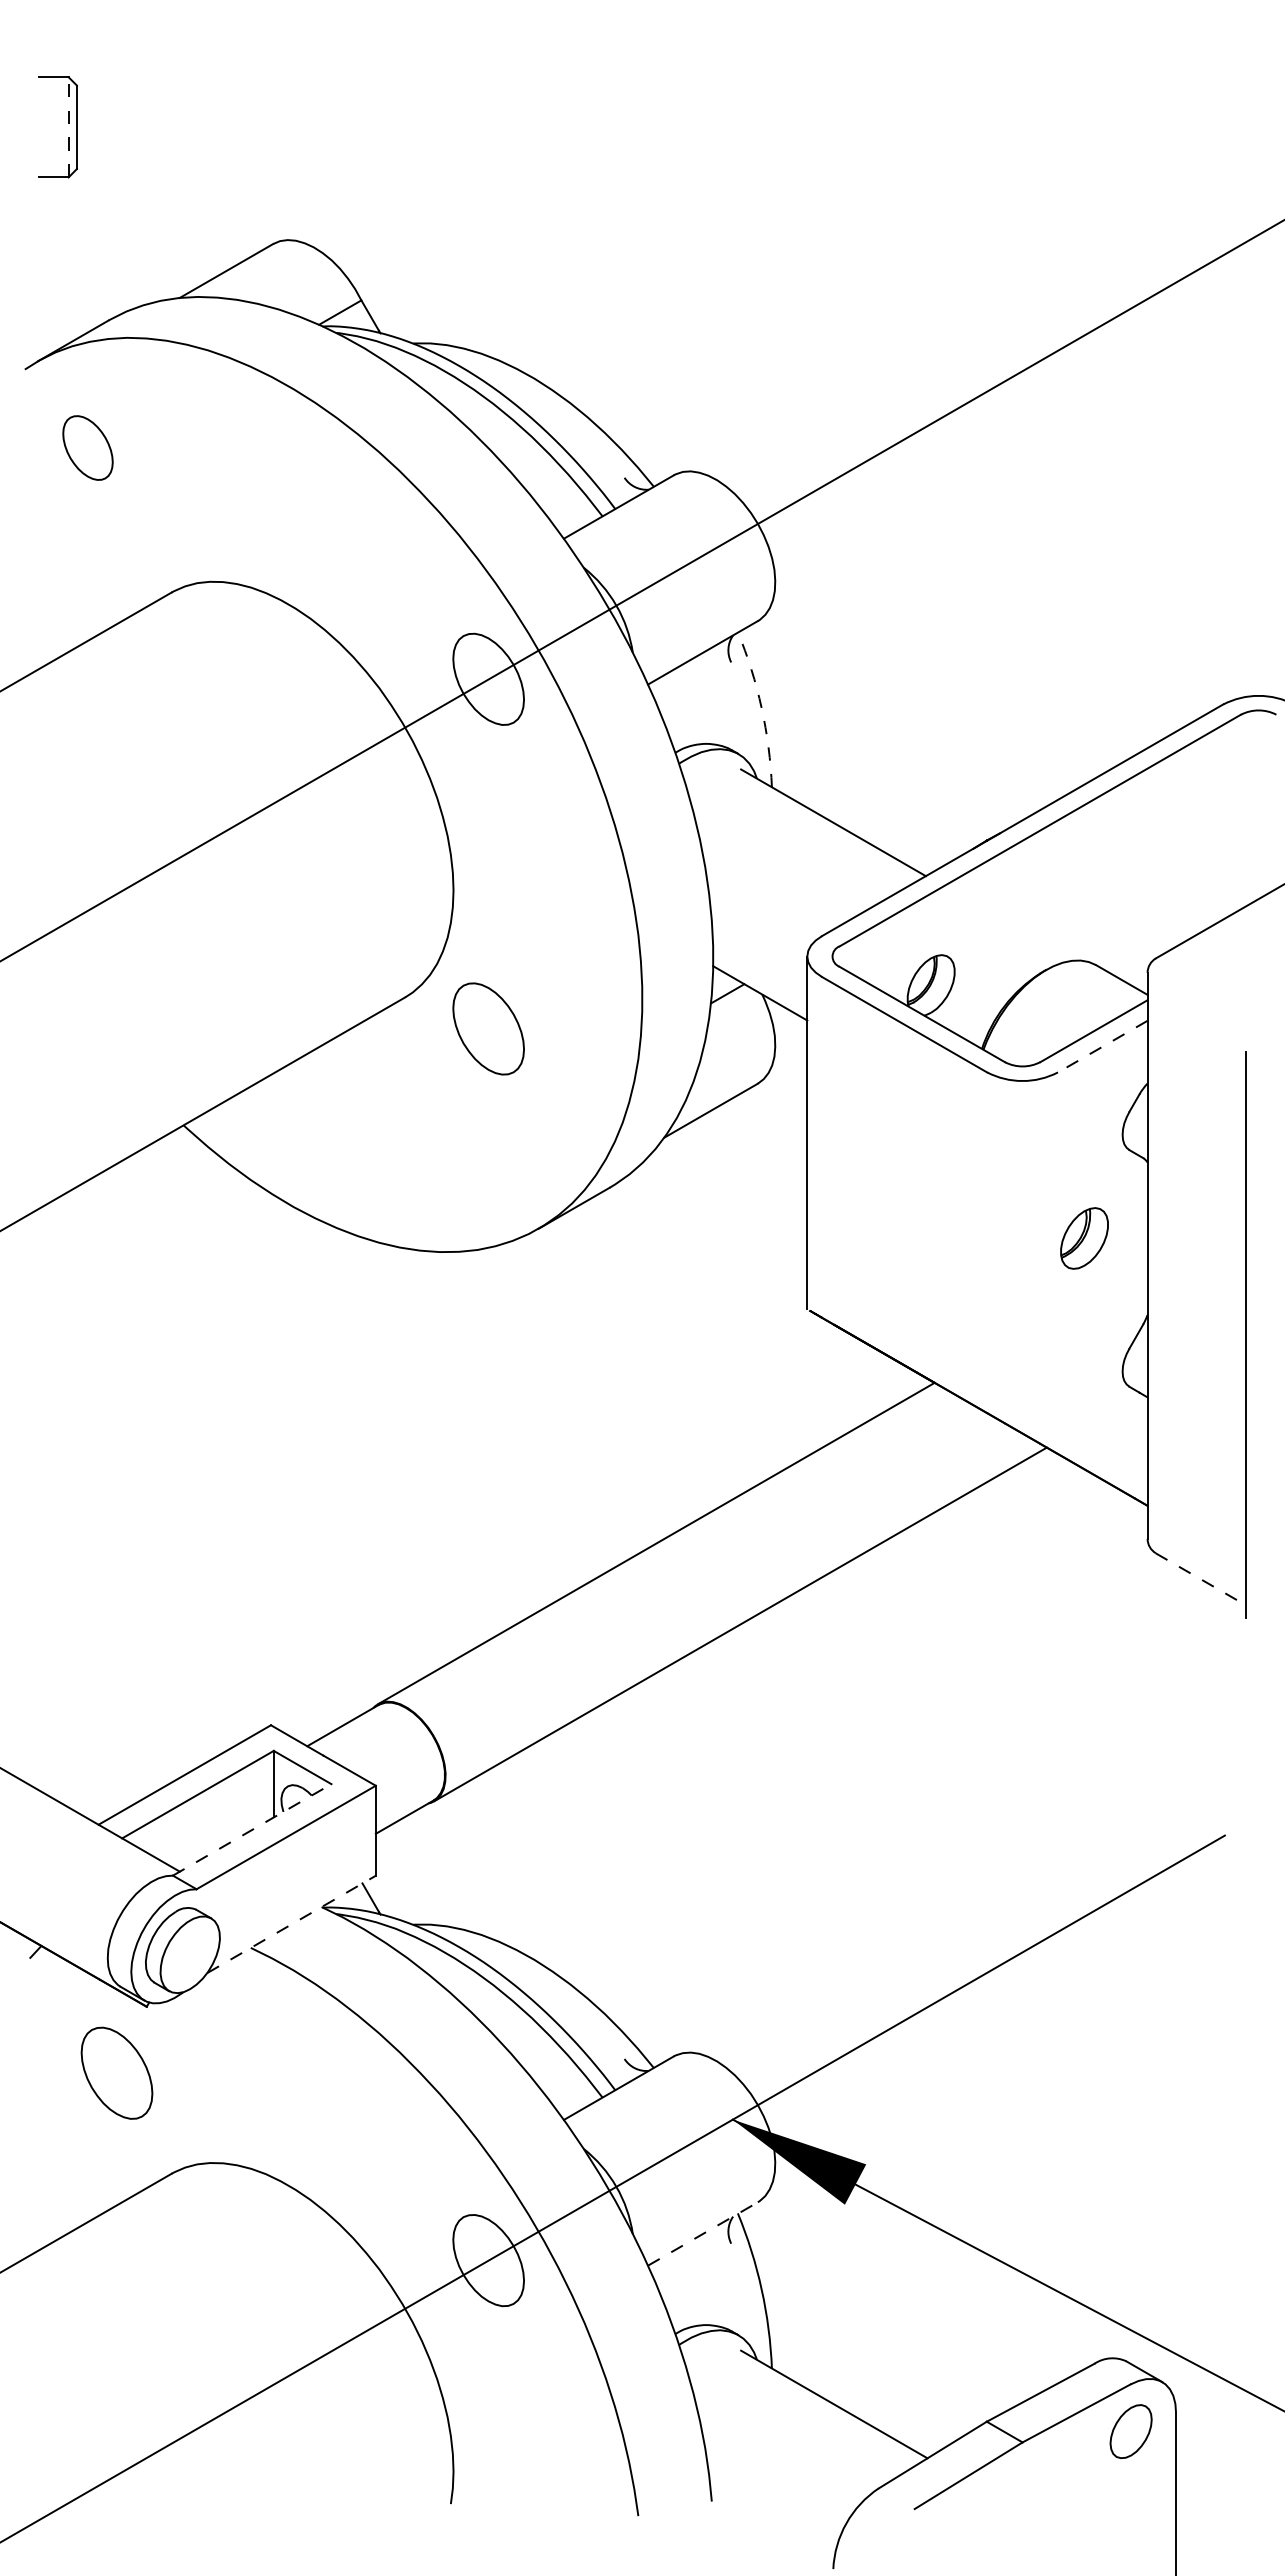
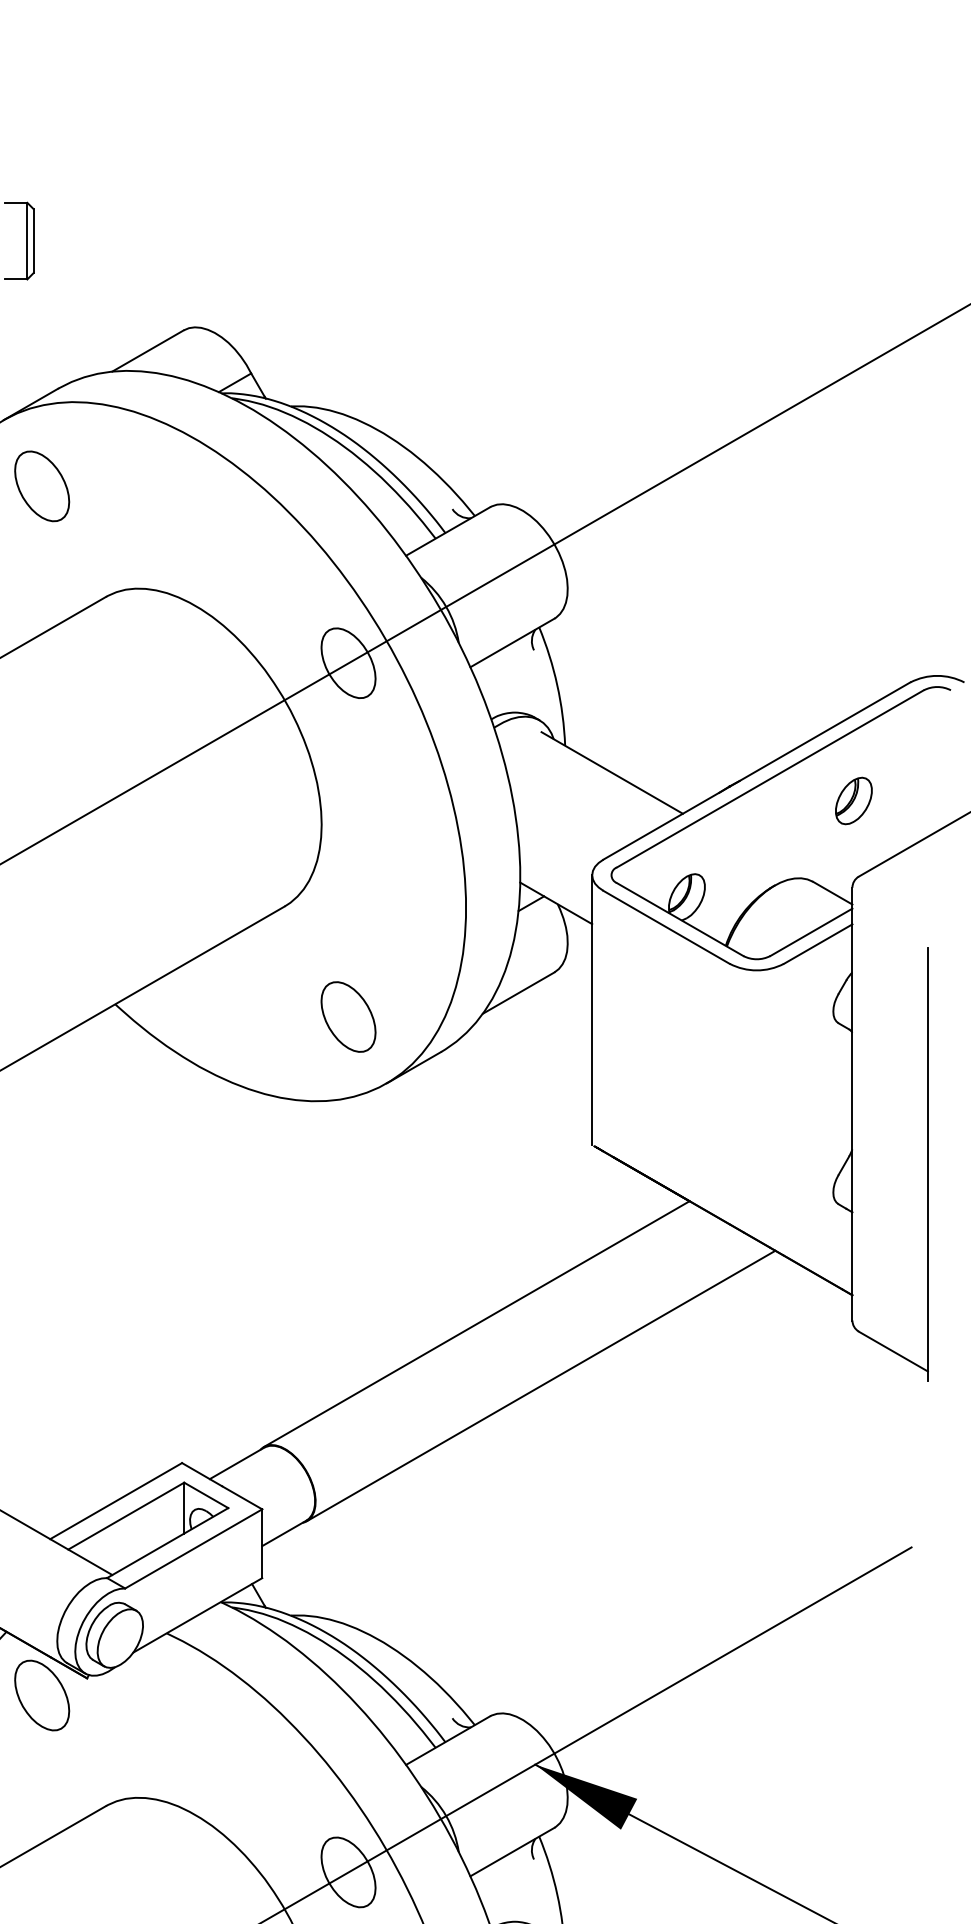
line: (68, 126) -> (27, 240), dashed -> solid
part: (87, 447) -> (41, 485), size x1.43
arc: (761, 708) -> (557, 685), dashed -> solid
part: (488, 1028) -> (348, 1016), moved
line: (1102, 1046) -> (817, 944), dashed -> solid
part: (1084, 1238) -> (853, 801), moved
line: (1201, 1579) -> (893, 1351), dashed -> solid
line: (252, 1829) -> (167, 1542), dashed -> solid
line: (292, 1924) -> (198, 1615), dashed -> solid
part: (116, 2072) -> (41, 1694), moved
line: (703, 2233) -> (512, 1851), dashed -> solid

